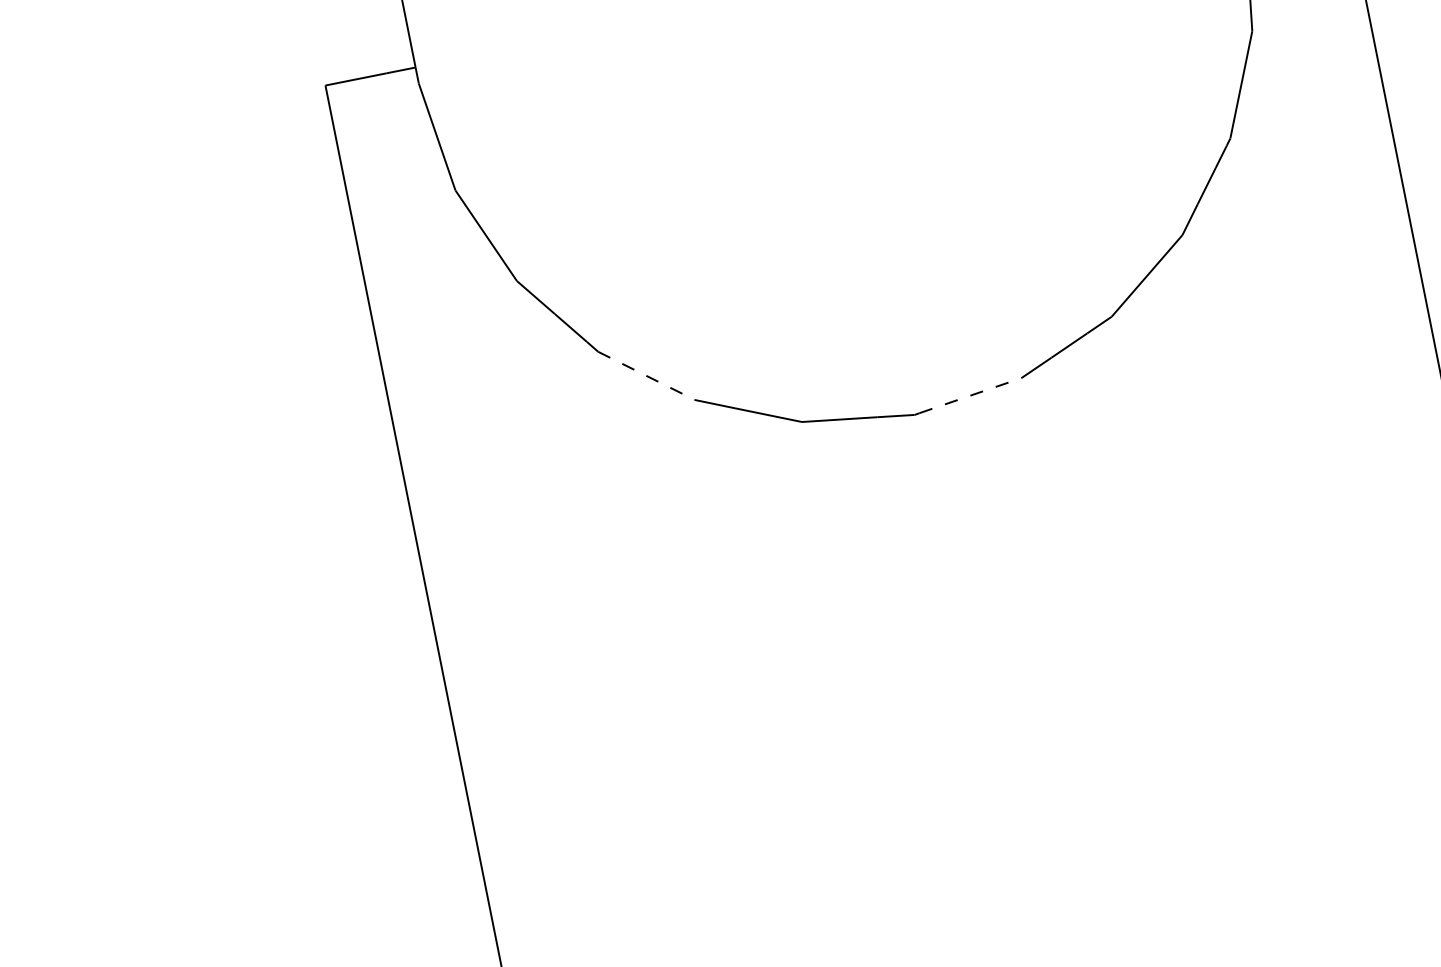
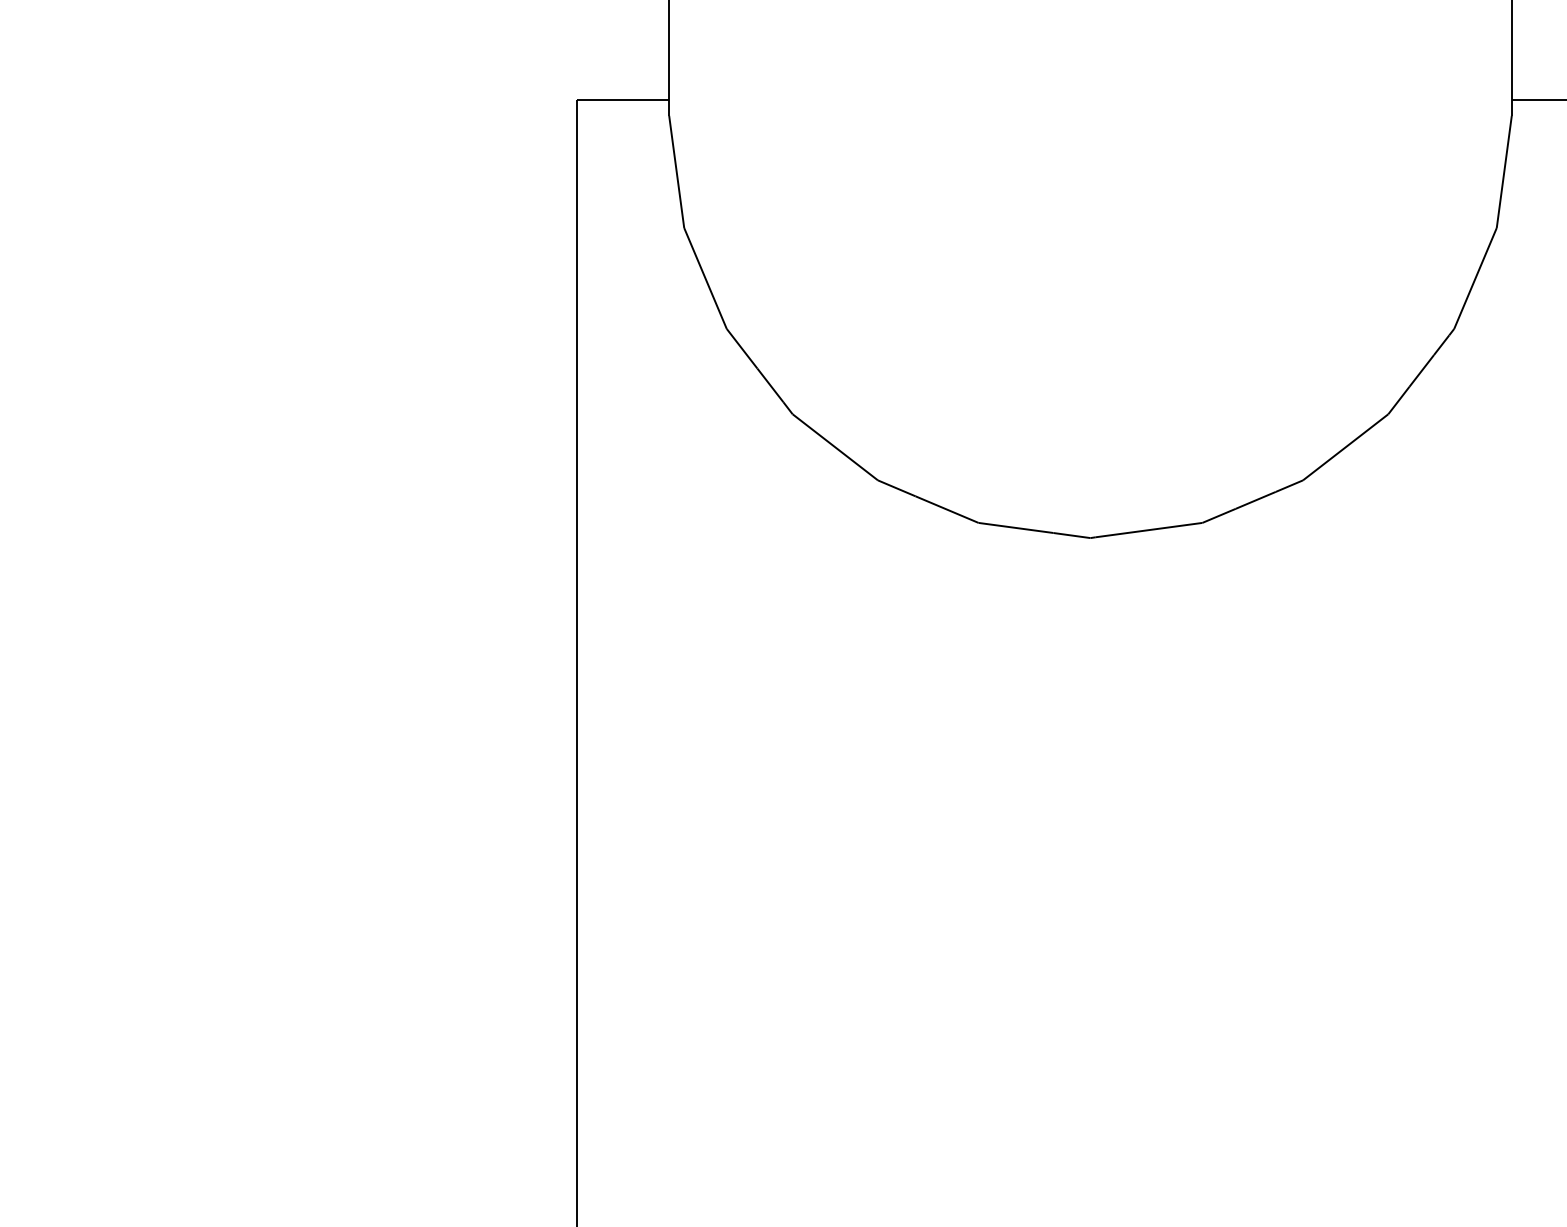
line: (646, 376) -> (835, 447), dashed -> solid
line: (971, 395) -> (1149, 530), dashed -> solid

